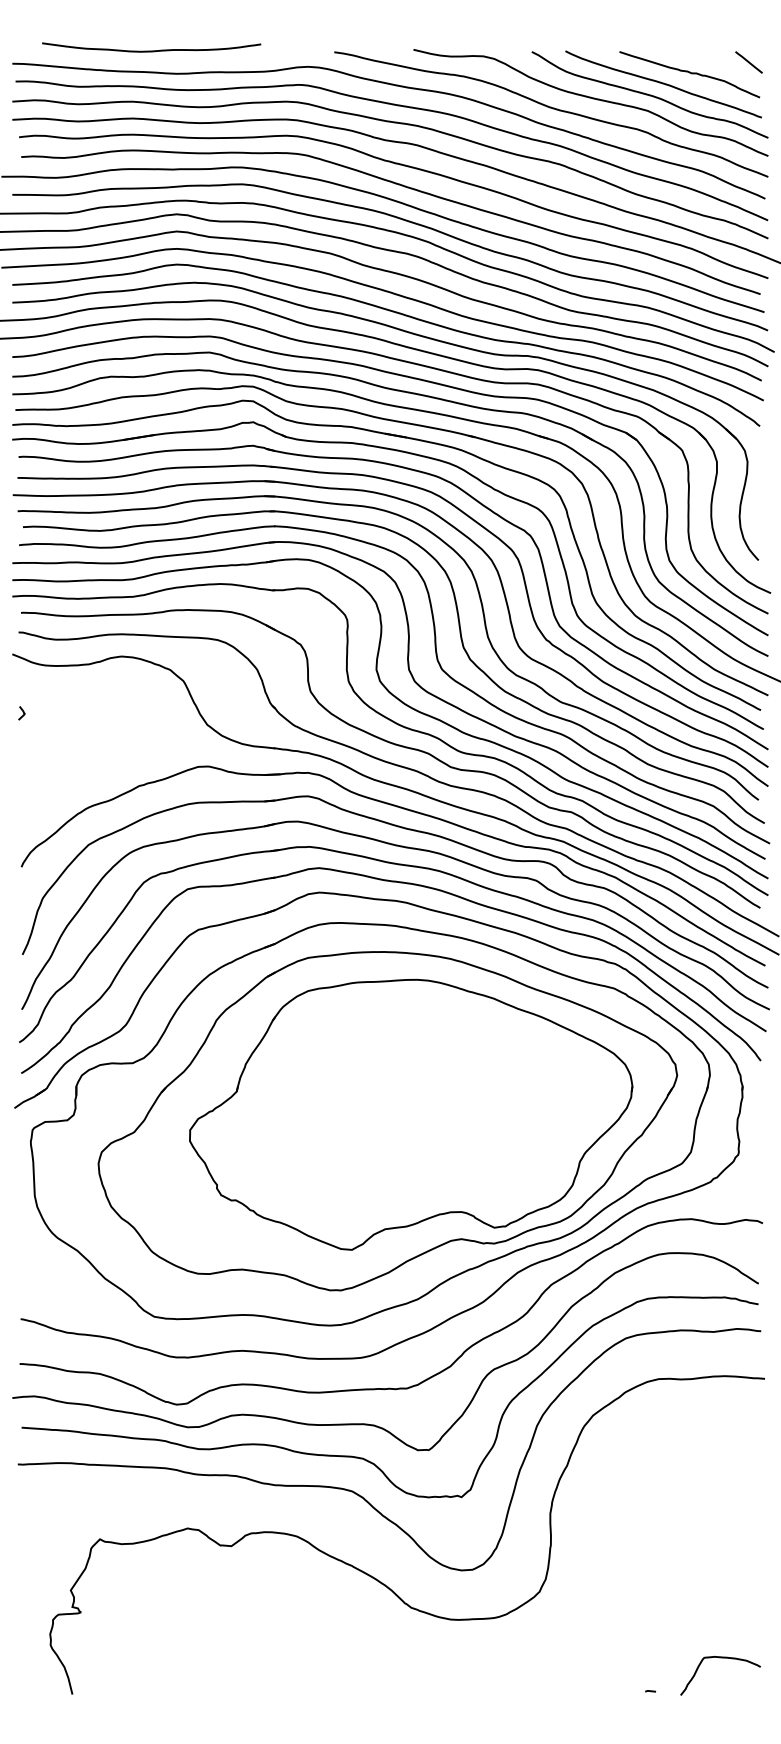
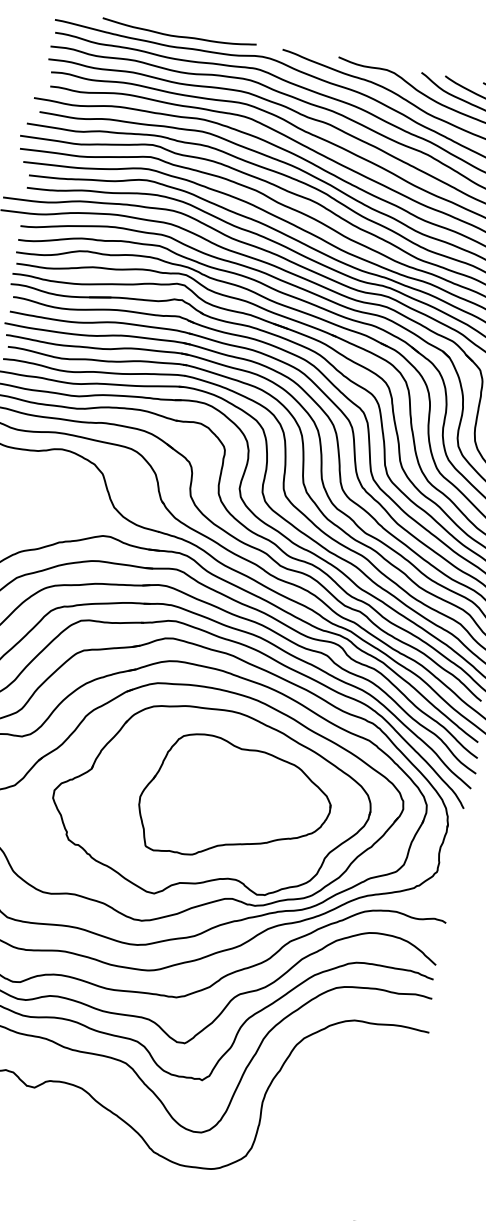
curve: (151, 50) -> (178, 36), moved
part: (443, 1104) -> (235, 802), added

